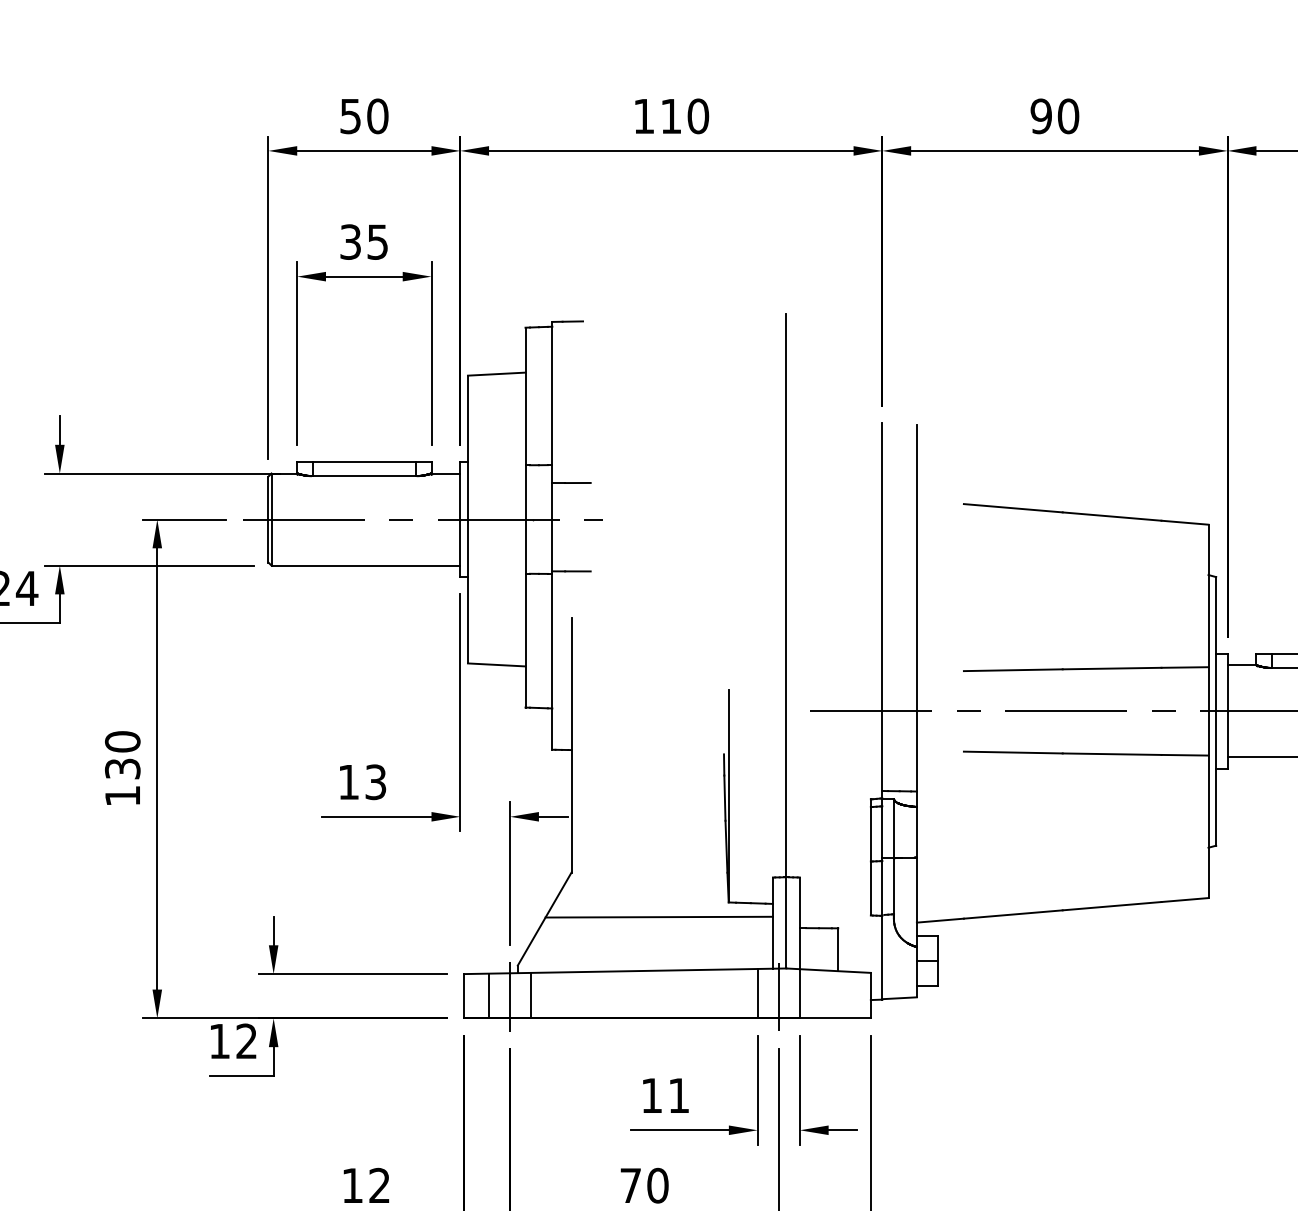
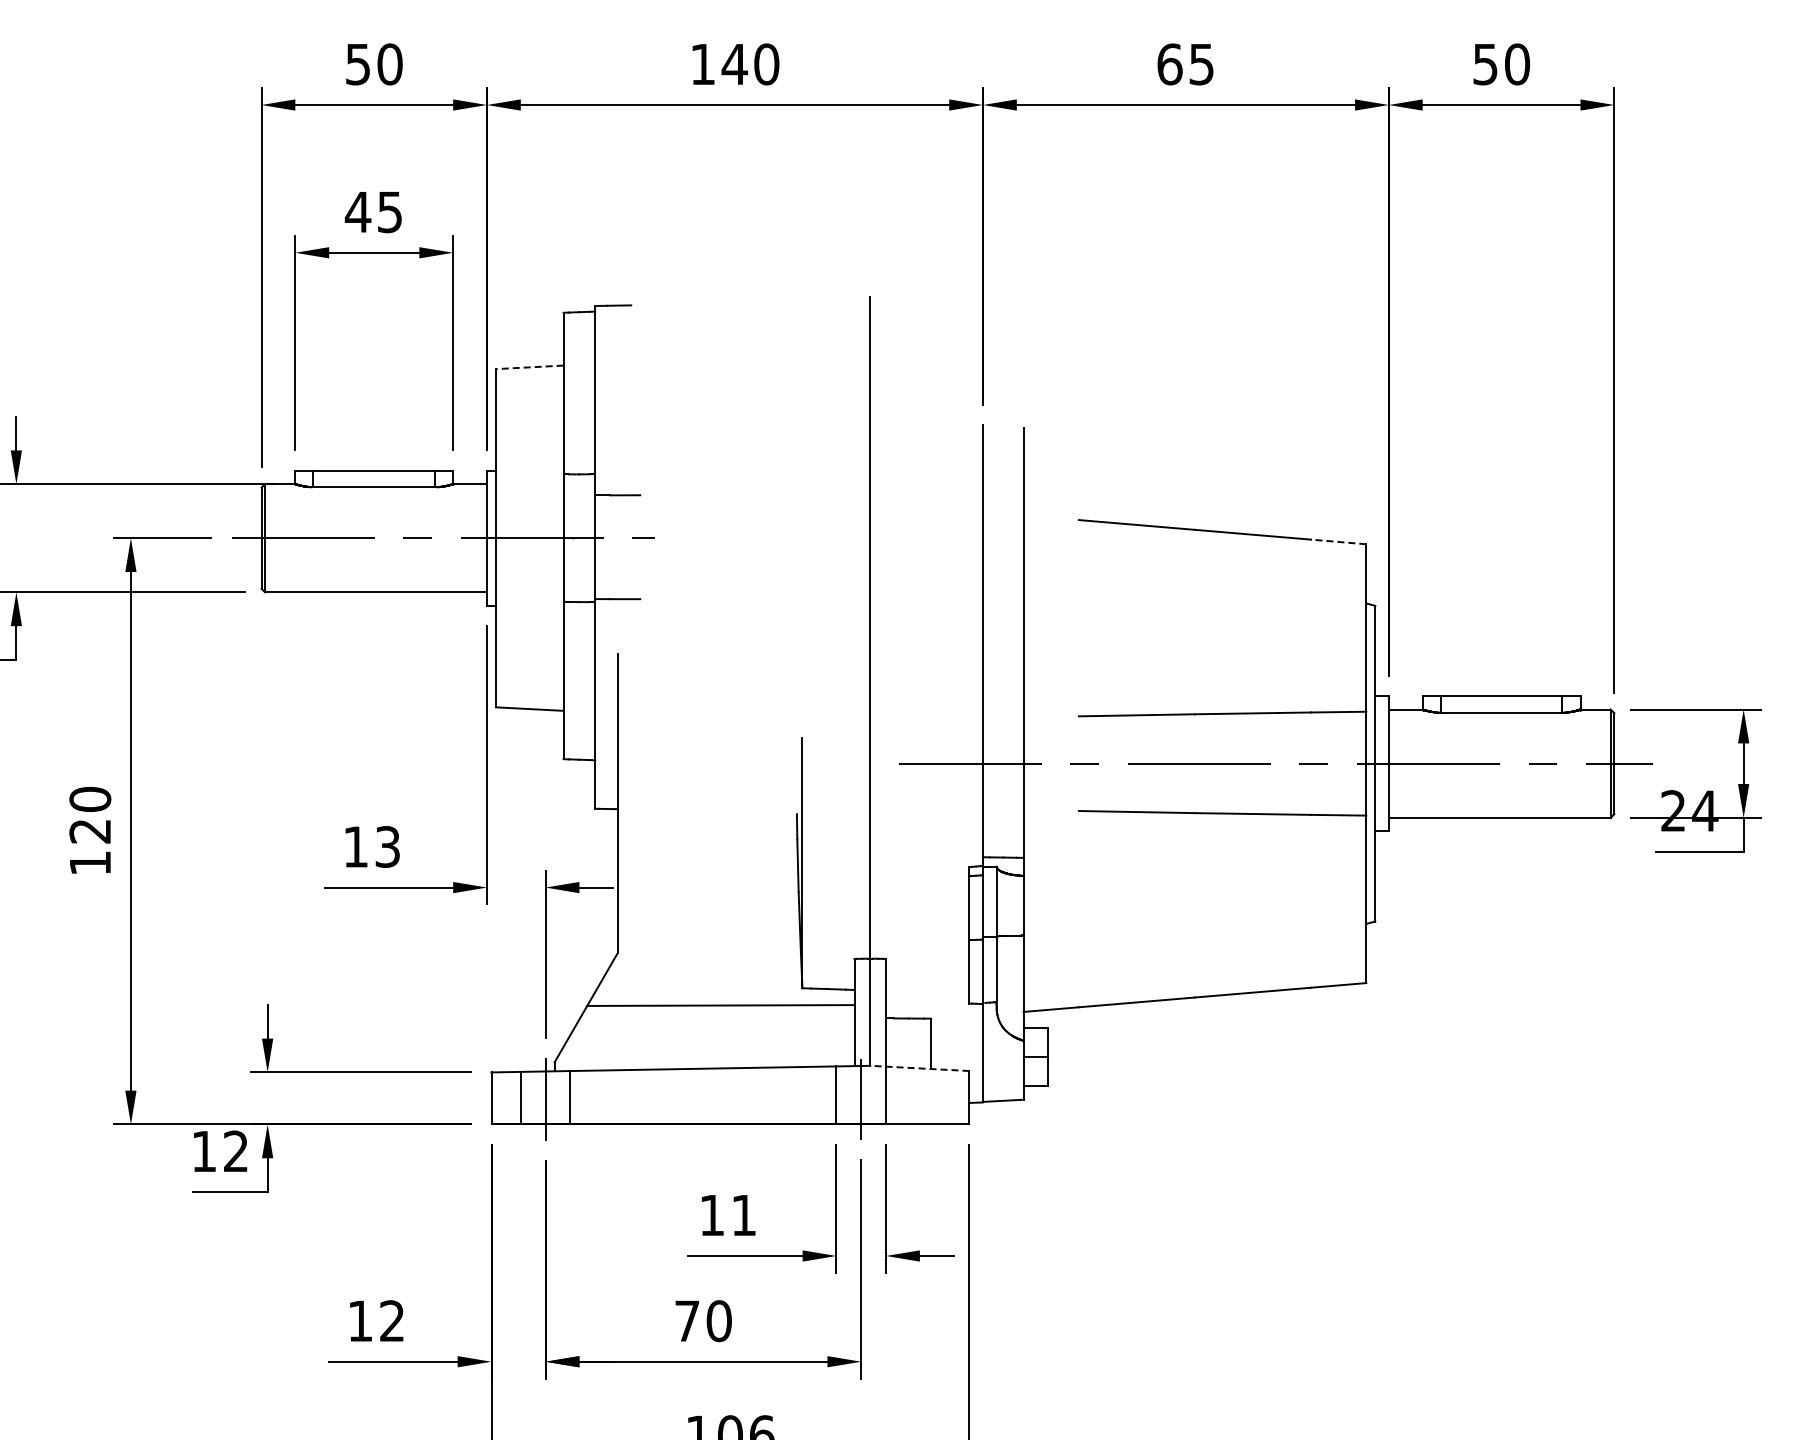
text: (670, 116) -> (734, 64), 110 -> 140
text: (1054, 116) -> (1185, 64), 90 -> 65
text: (350, 242) -> (357, 212), 35 -> 45
line: (496, 374) -> (529, 367), solid -> dashed
line: (1184, 522) -> (1338, 541), solid -> dashed
text: (122, 769) -> (90, 831), 130 -> 120
line: (828, 970) -> (919, 1068), solid -> dashed

